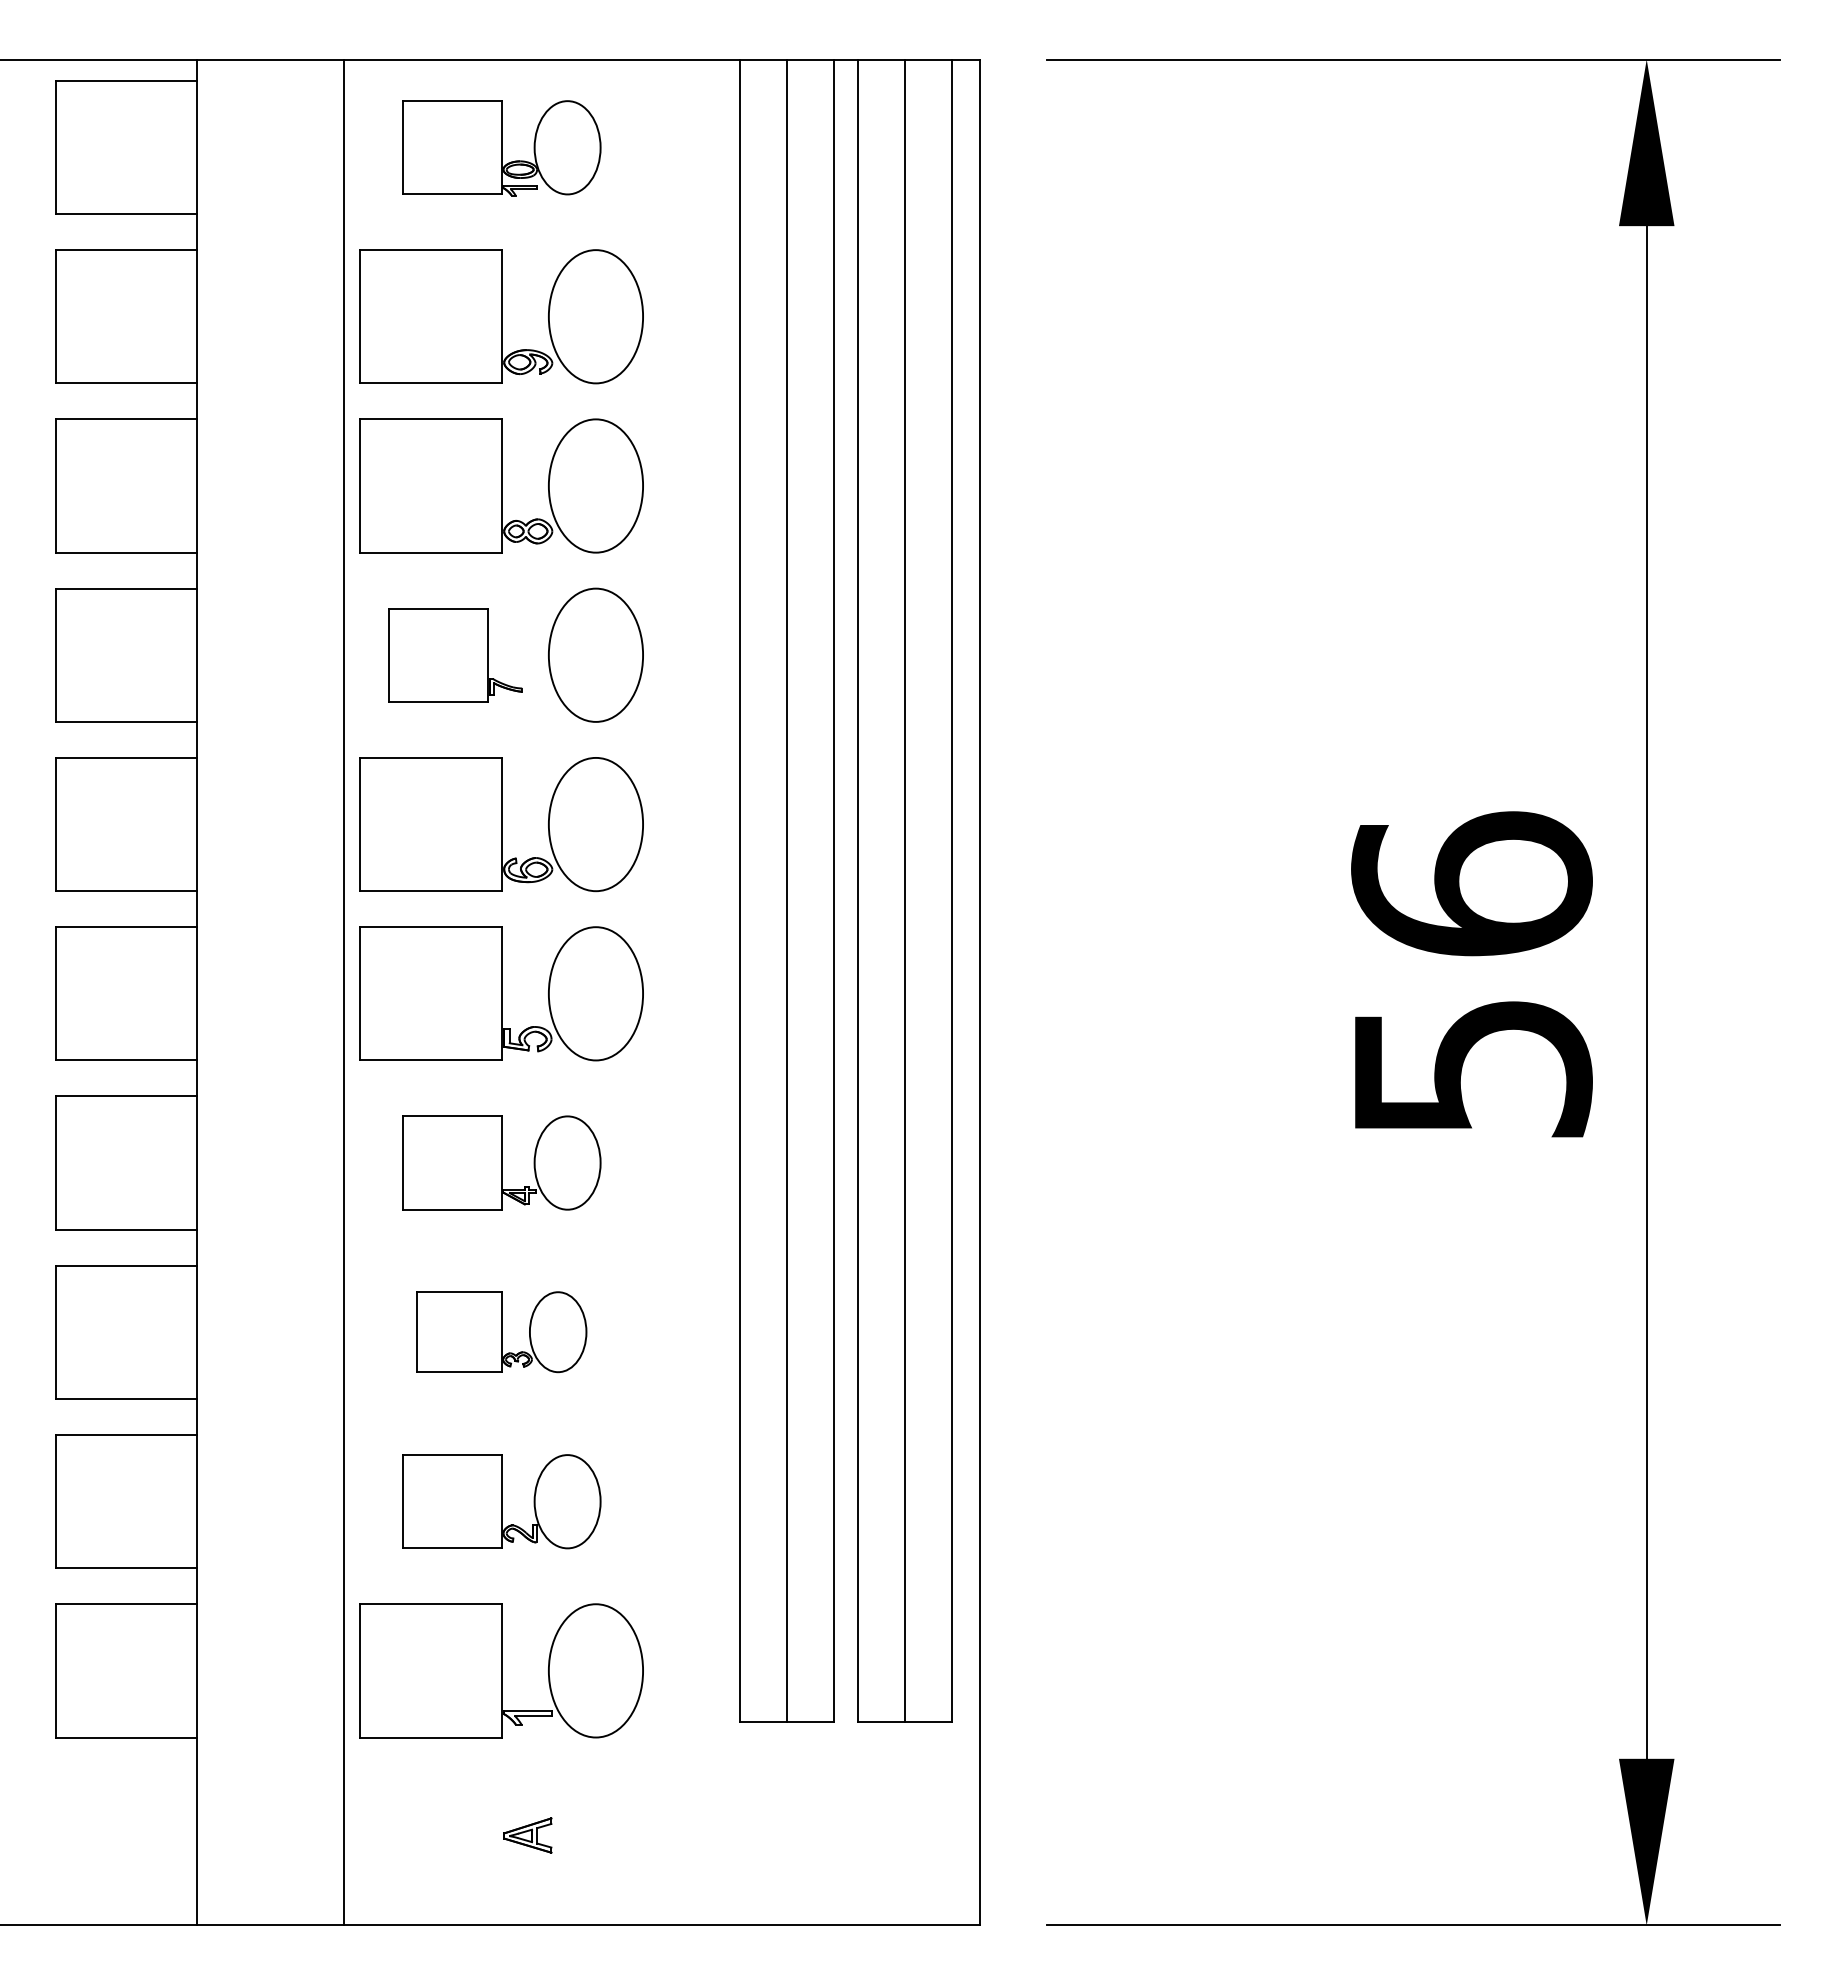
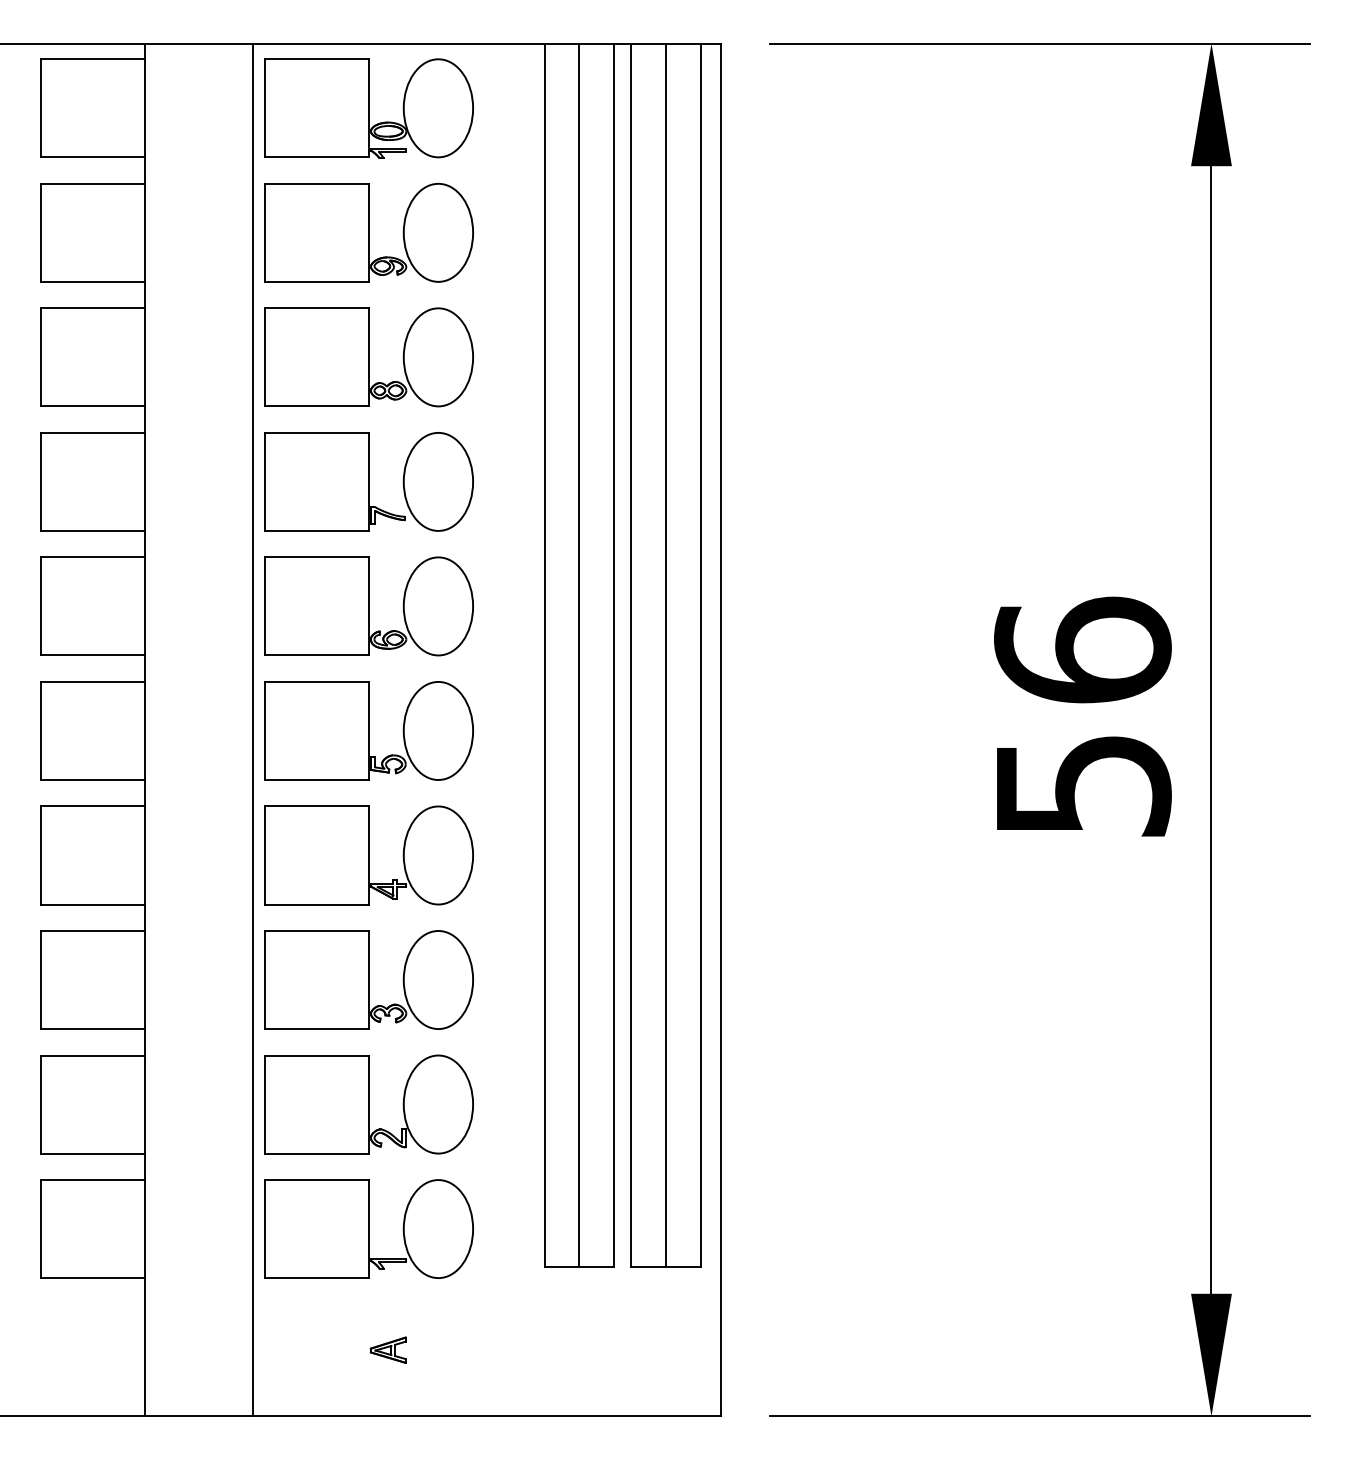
part: (501, 148) -> (368, 109), size x1.43
part: (455, 655) -> (335, 482), size x1.43
part: (501, 1162) -> (368, 855), size x1.43
part: (501, 1331) -> (368, 979), size x1.67
part: (501, 1501) -> (368, 1104), size x1.43

